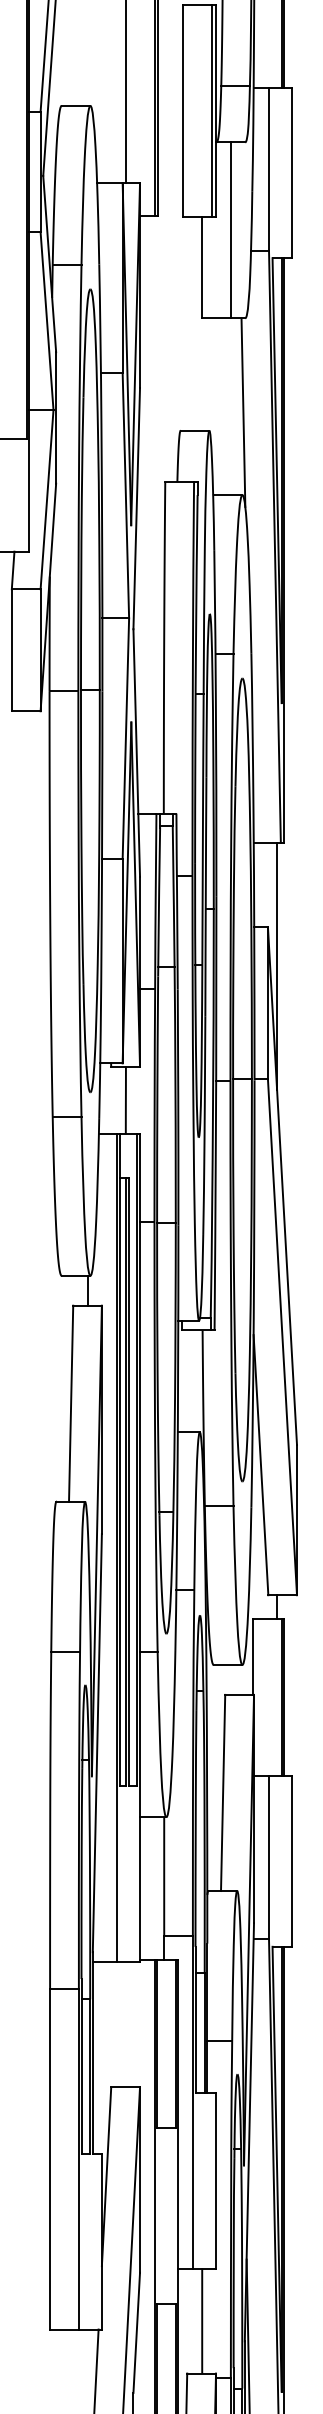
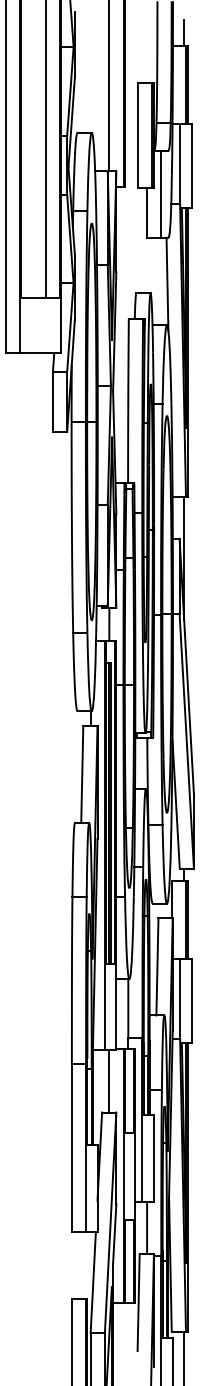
line: (126, 2024) -> (109, 1081), added

